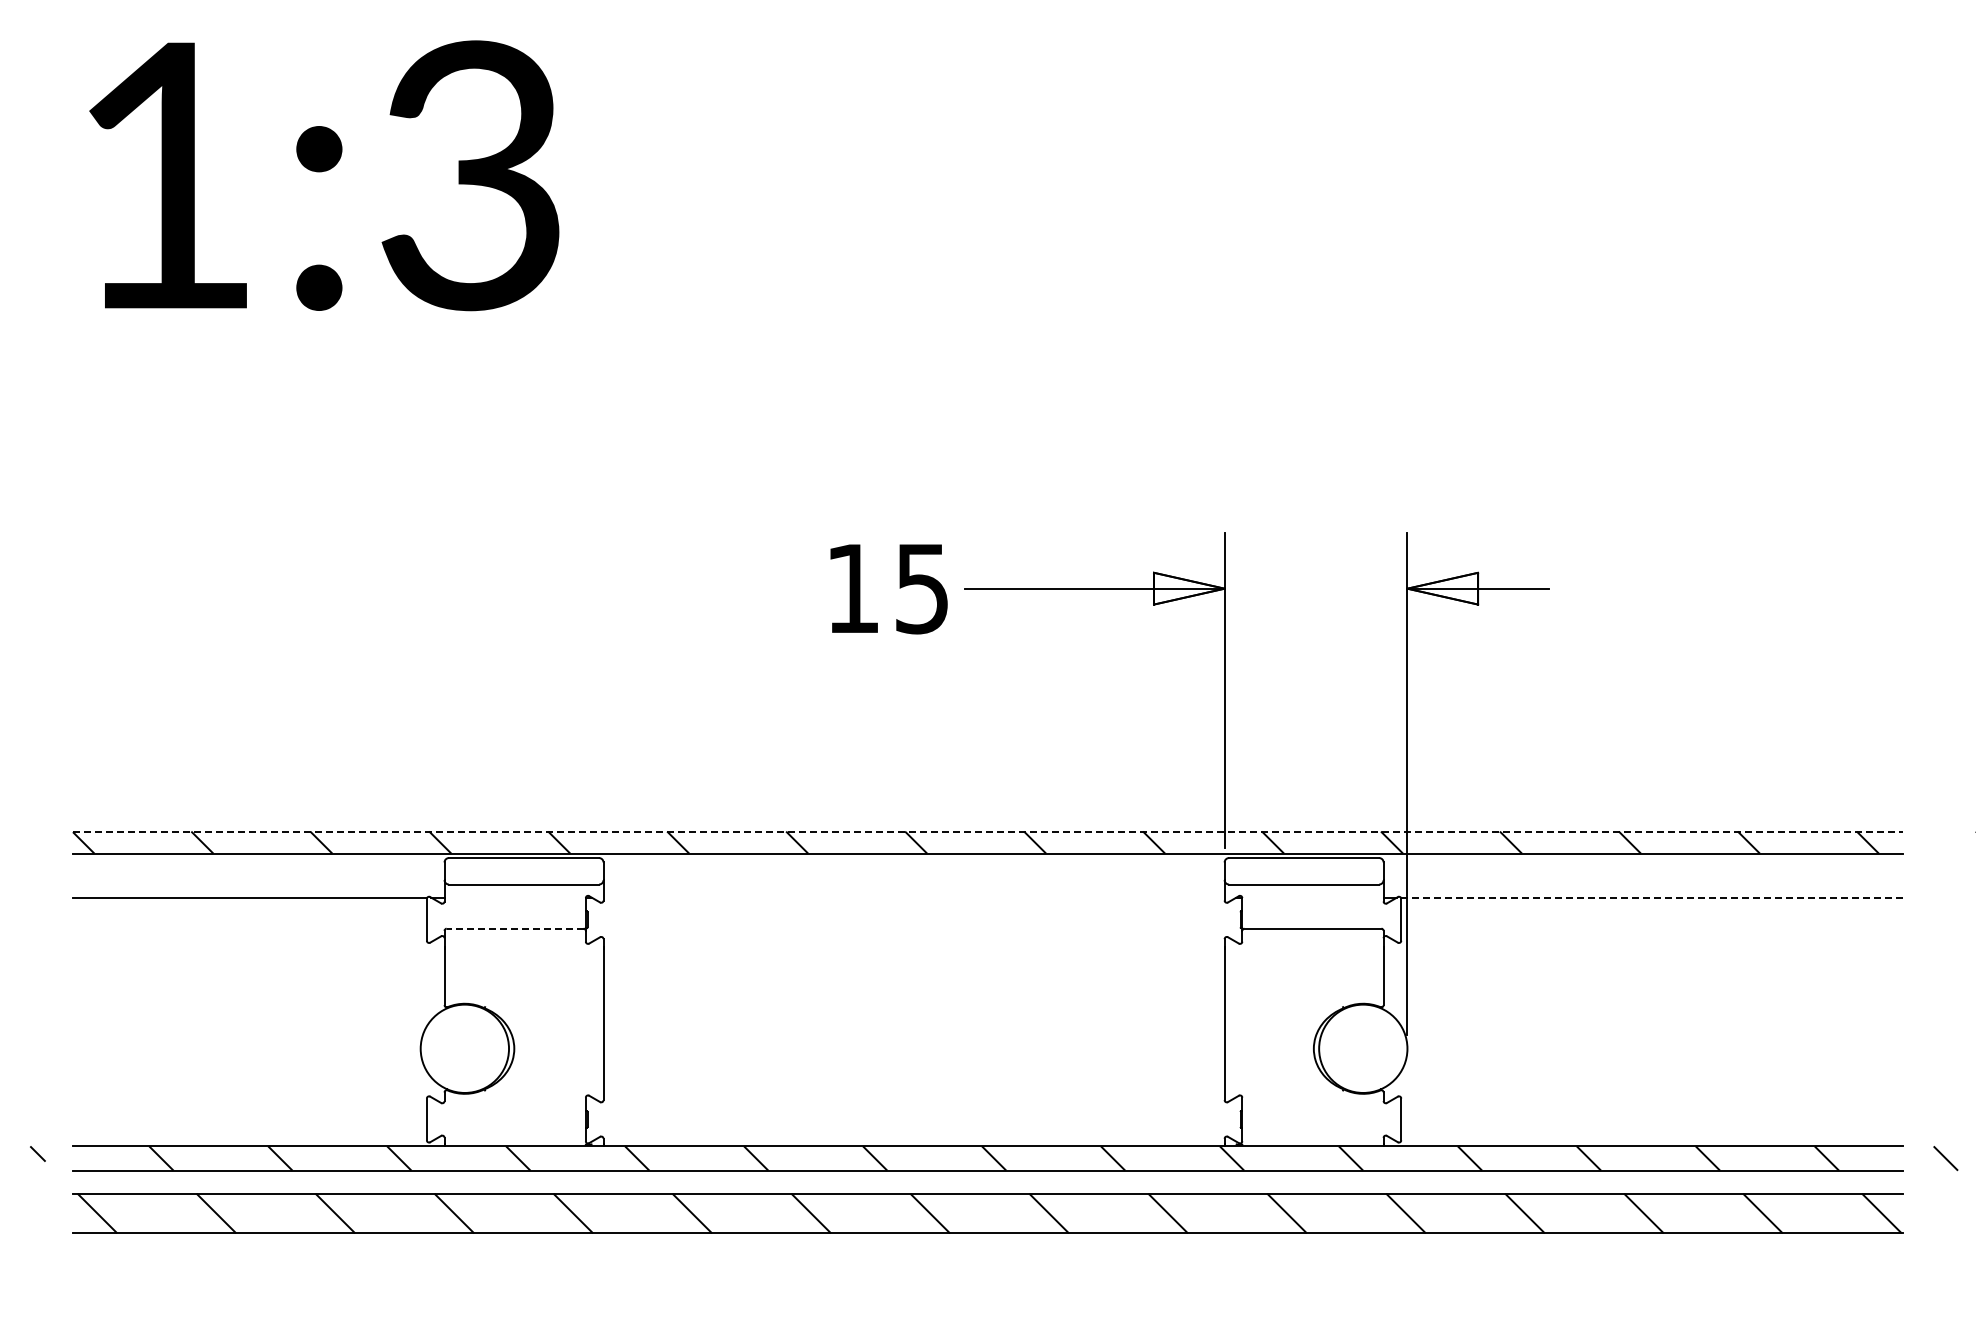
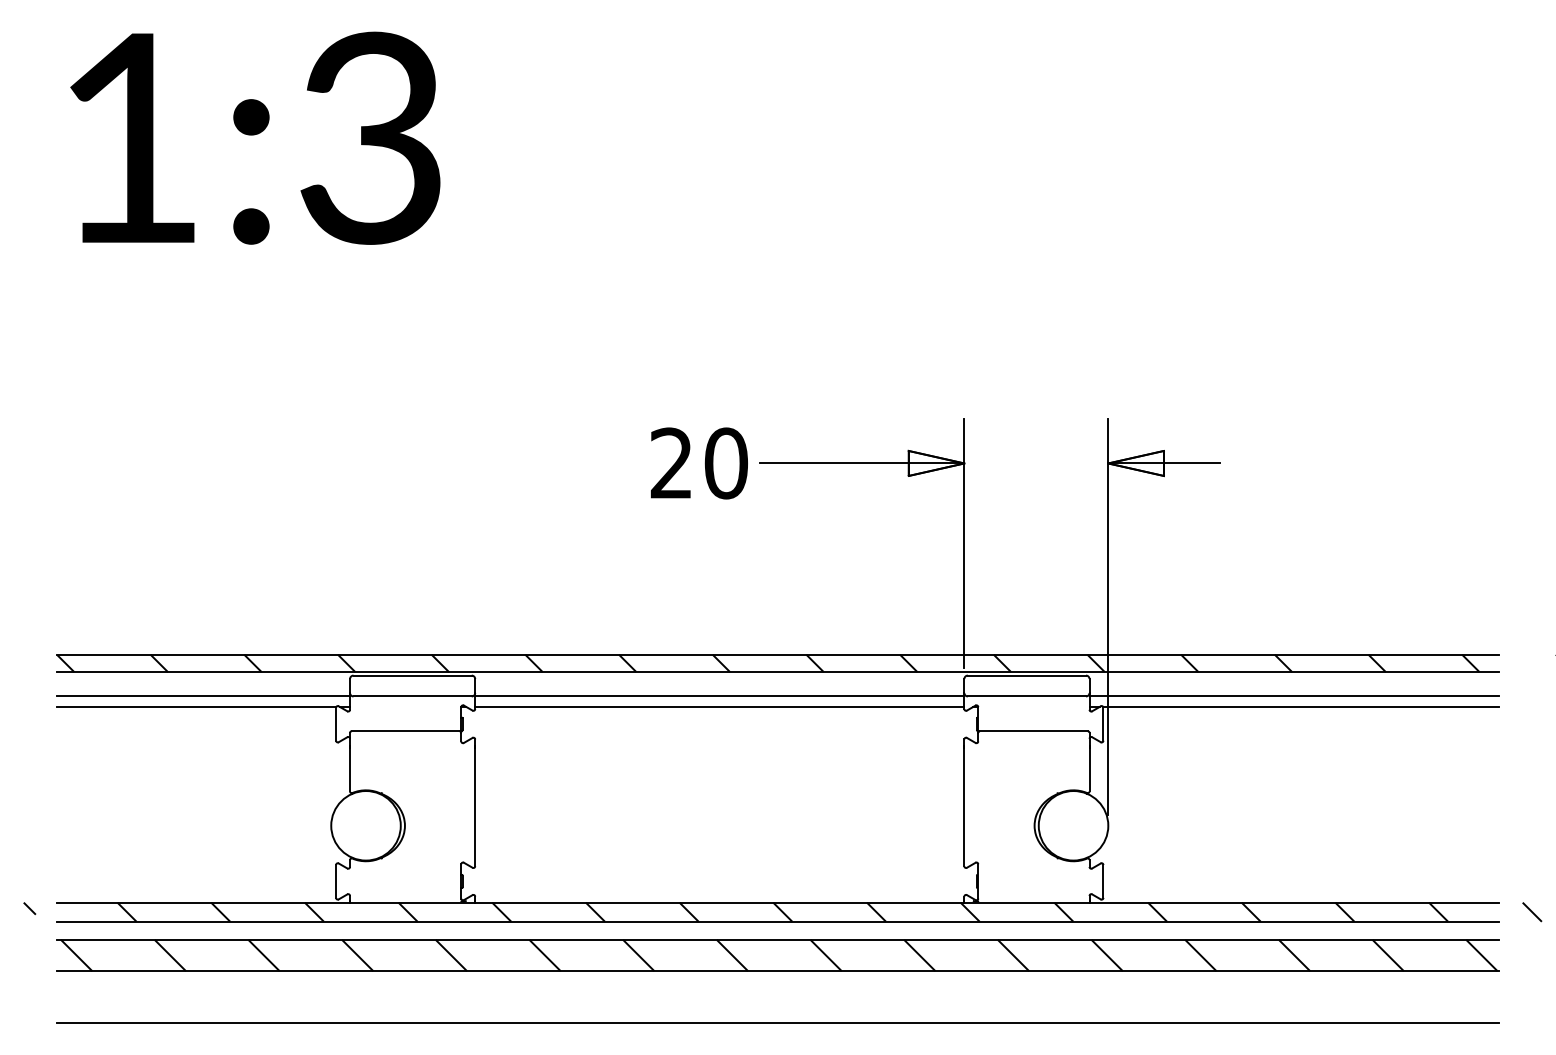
text: (887, 588) -> (698, 463), 15 -> 20
line: (988, 831) -> (778, 654), dashed -> solid
line: (258, 884) -> (203, 696), added
line: (913, 884) -> (719, 696), added
line: (1643, 884) -> (1294, 696), added
line: (913, 897) -> (719, 706), added
line: (1652, 897) -> (1301, 706), dashed -> solid
line: (514, 928) -> (405, 731), dashed -> solid
line: (987, 1299) -> (777, 1023), added

